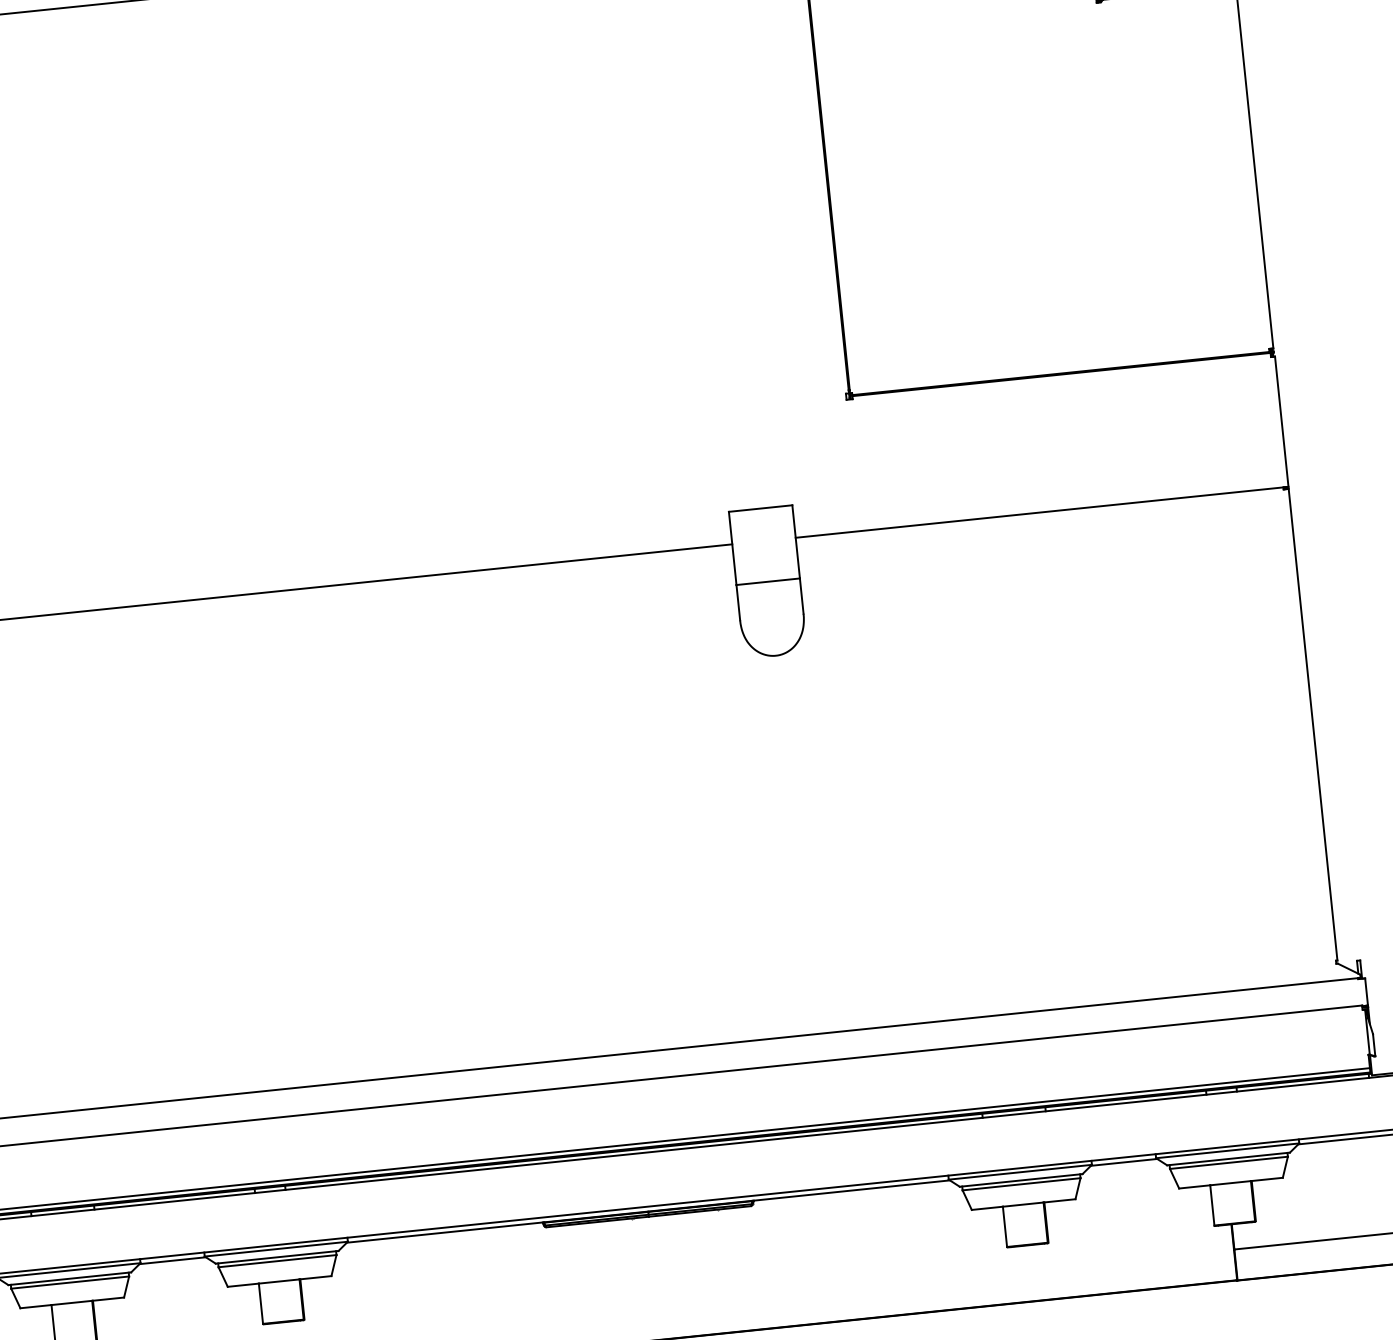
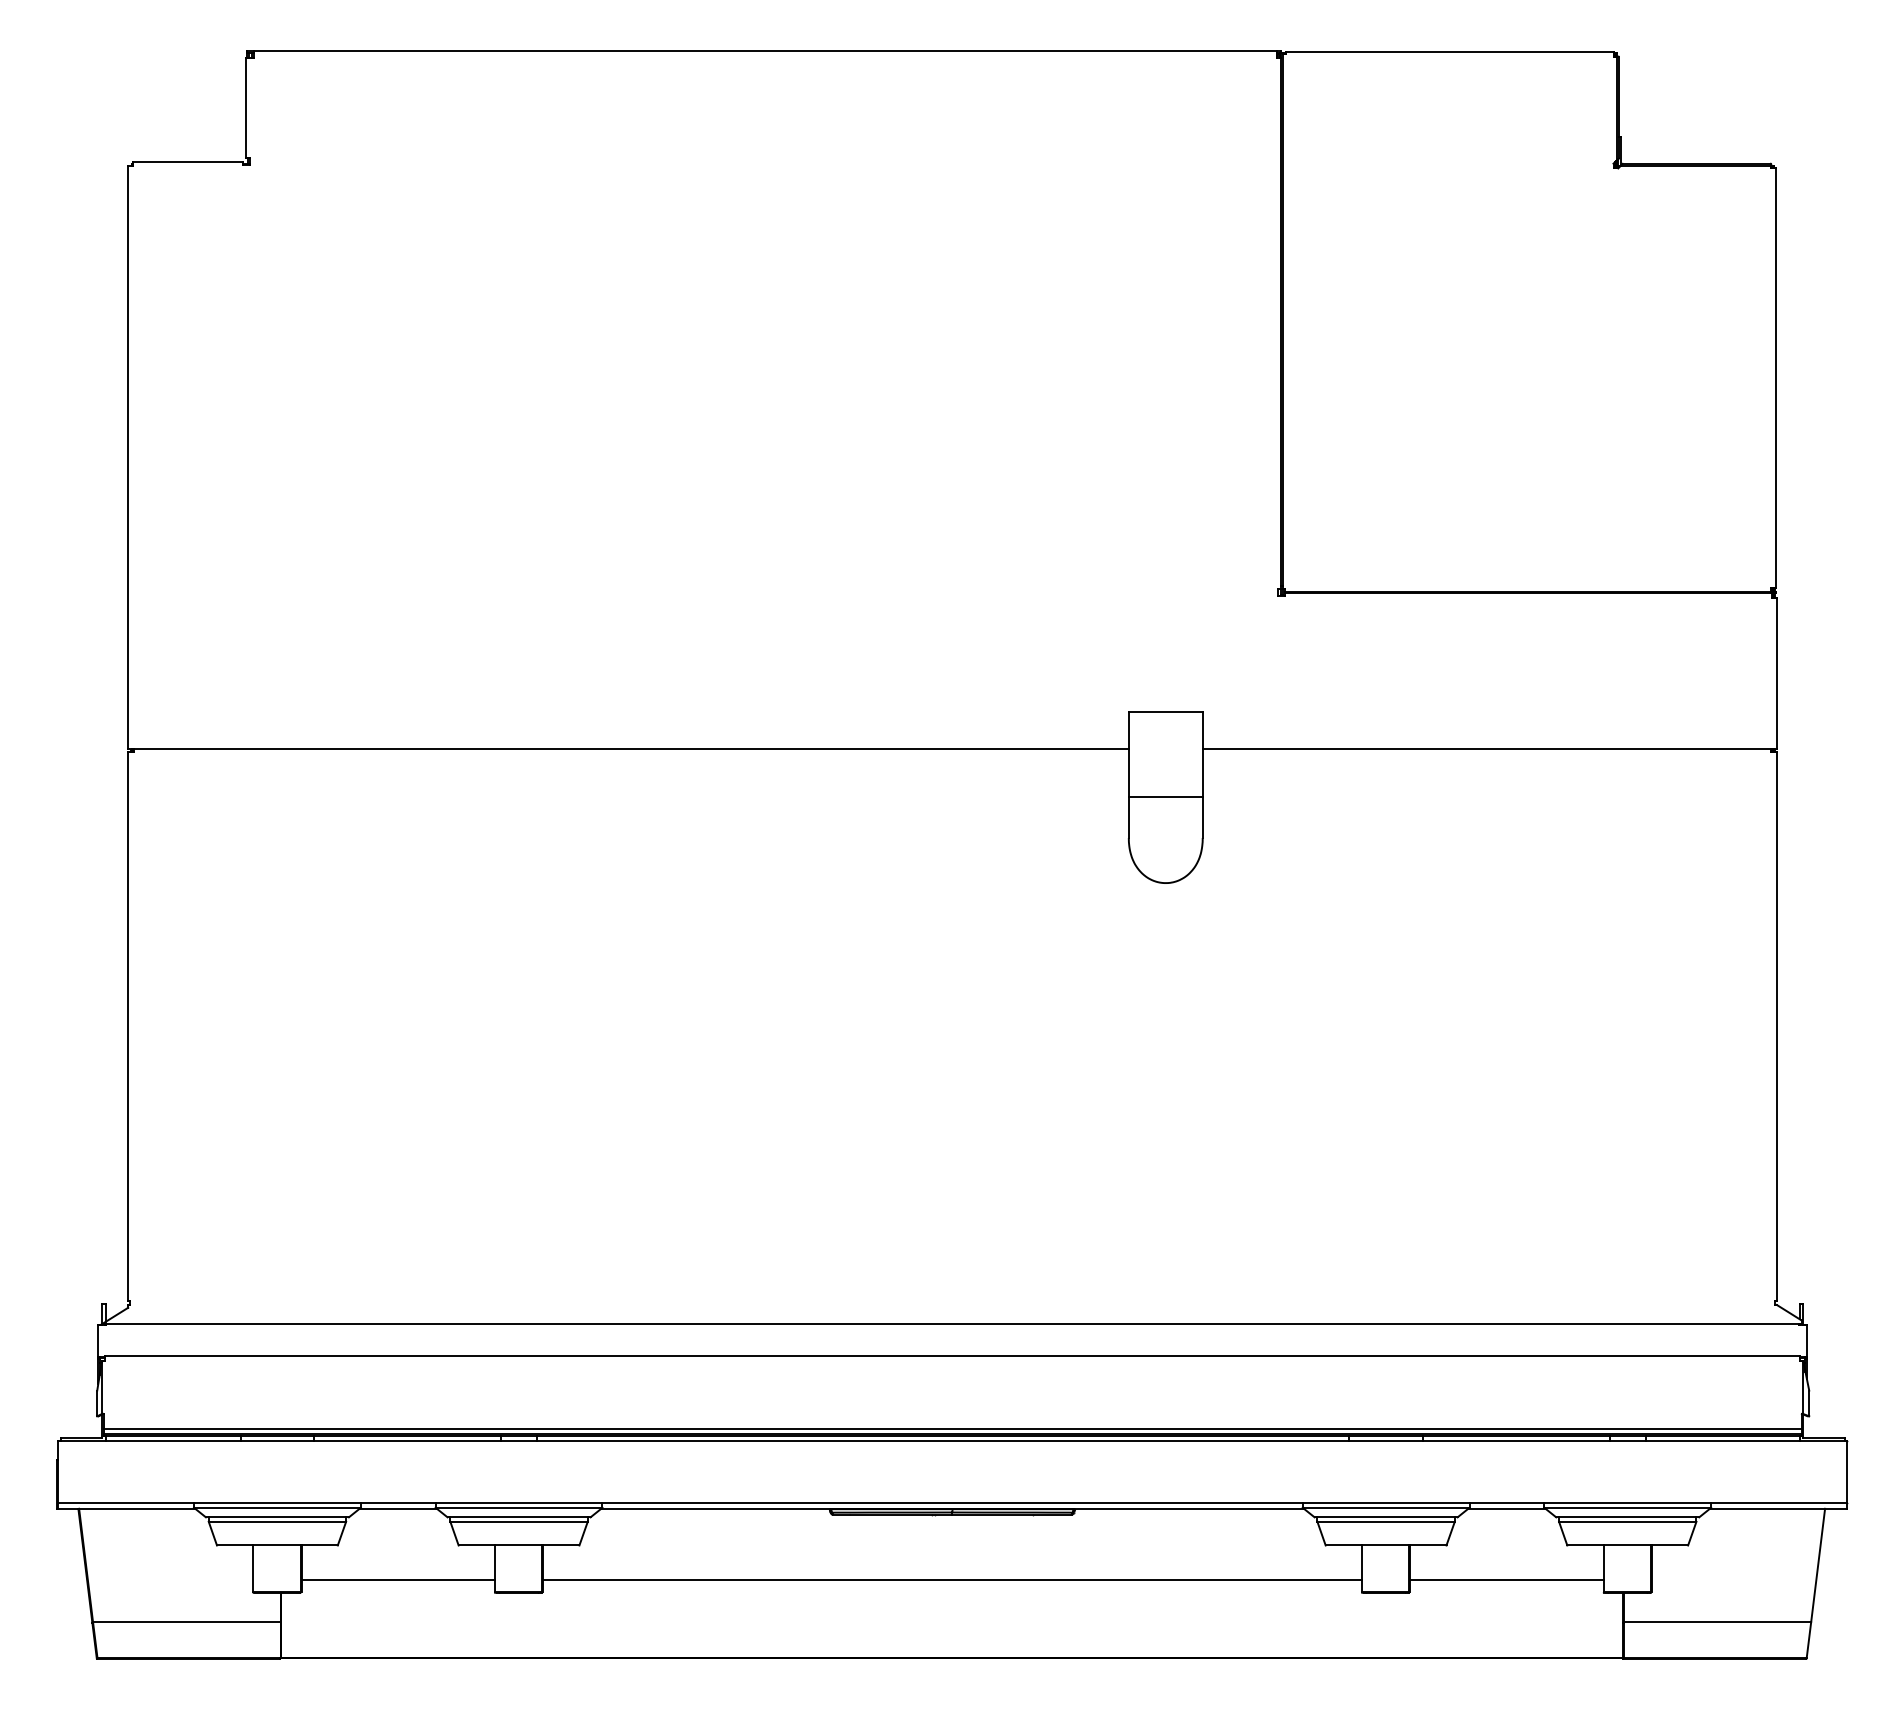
line: (1129, 1223) -> (1506, 1579), added
line: (654, 1272) -> (952, 1579), added
line: (178, 1321) -> (397, 1579), added

